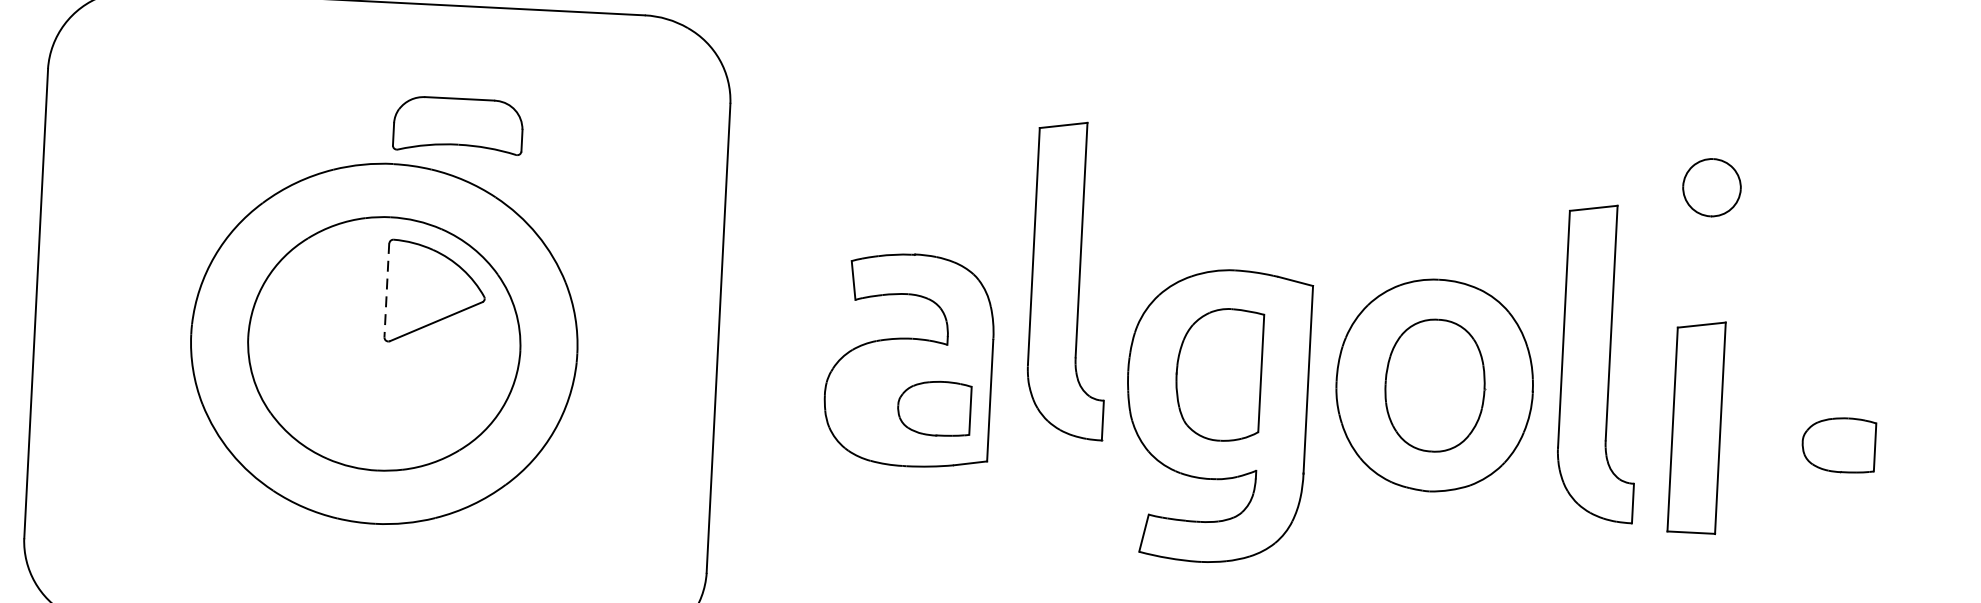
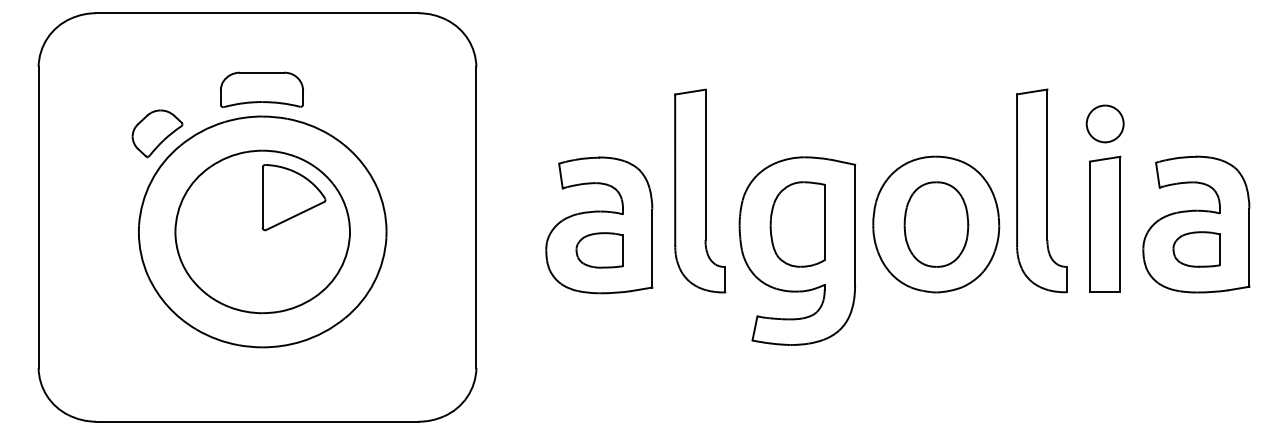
part: (457, 125) -> (261, 89), moved
part: (228, 182) -> (157, 133), added
part: (1710, 186) -> (1104, 123), moved
part: (1071, 279) -> (700, 190), moved
line: (386, 291) -> (262, 198), dashed -> solid
part: (1600, 362) -> (1041, 190), moved
part: (1840, 406) -> (1196, 224), added
part: (933, 408) -> (599, 250), moved
part: (1697, 425) -> (1105, 223), moved

